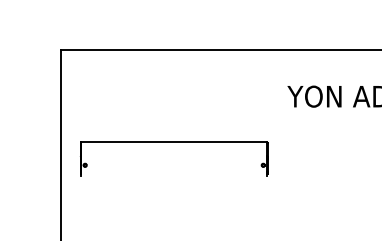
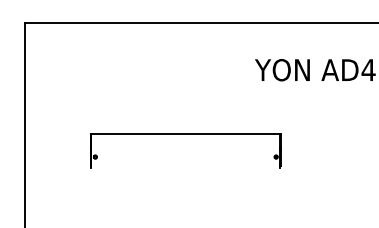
part: (173, 142) -> (185, 133), moved

